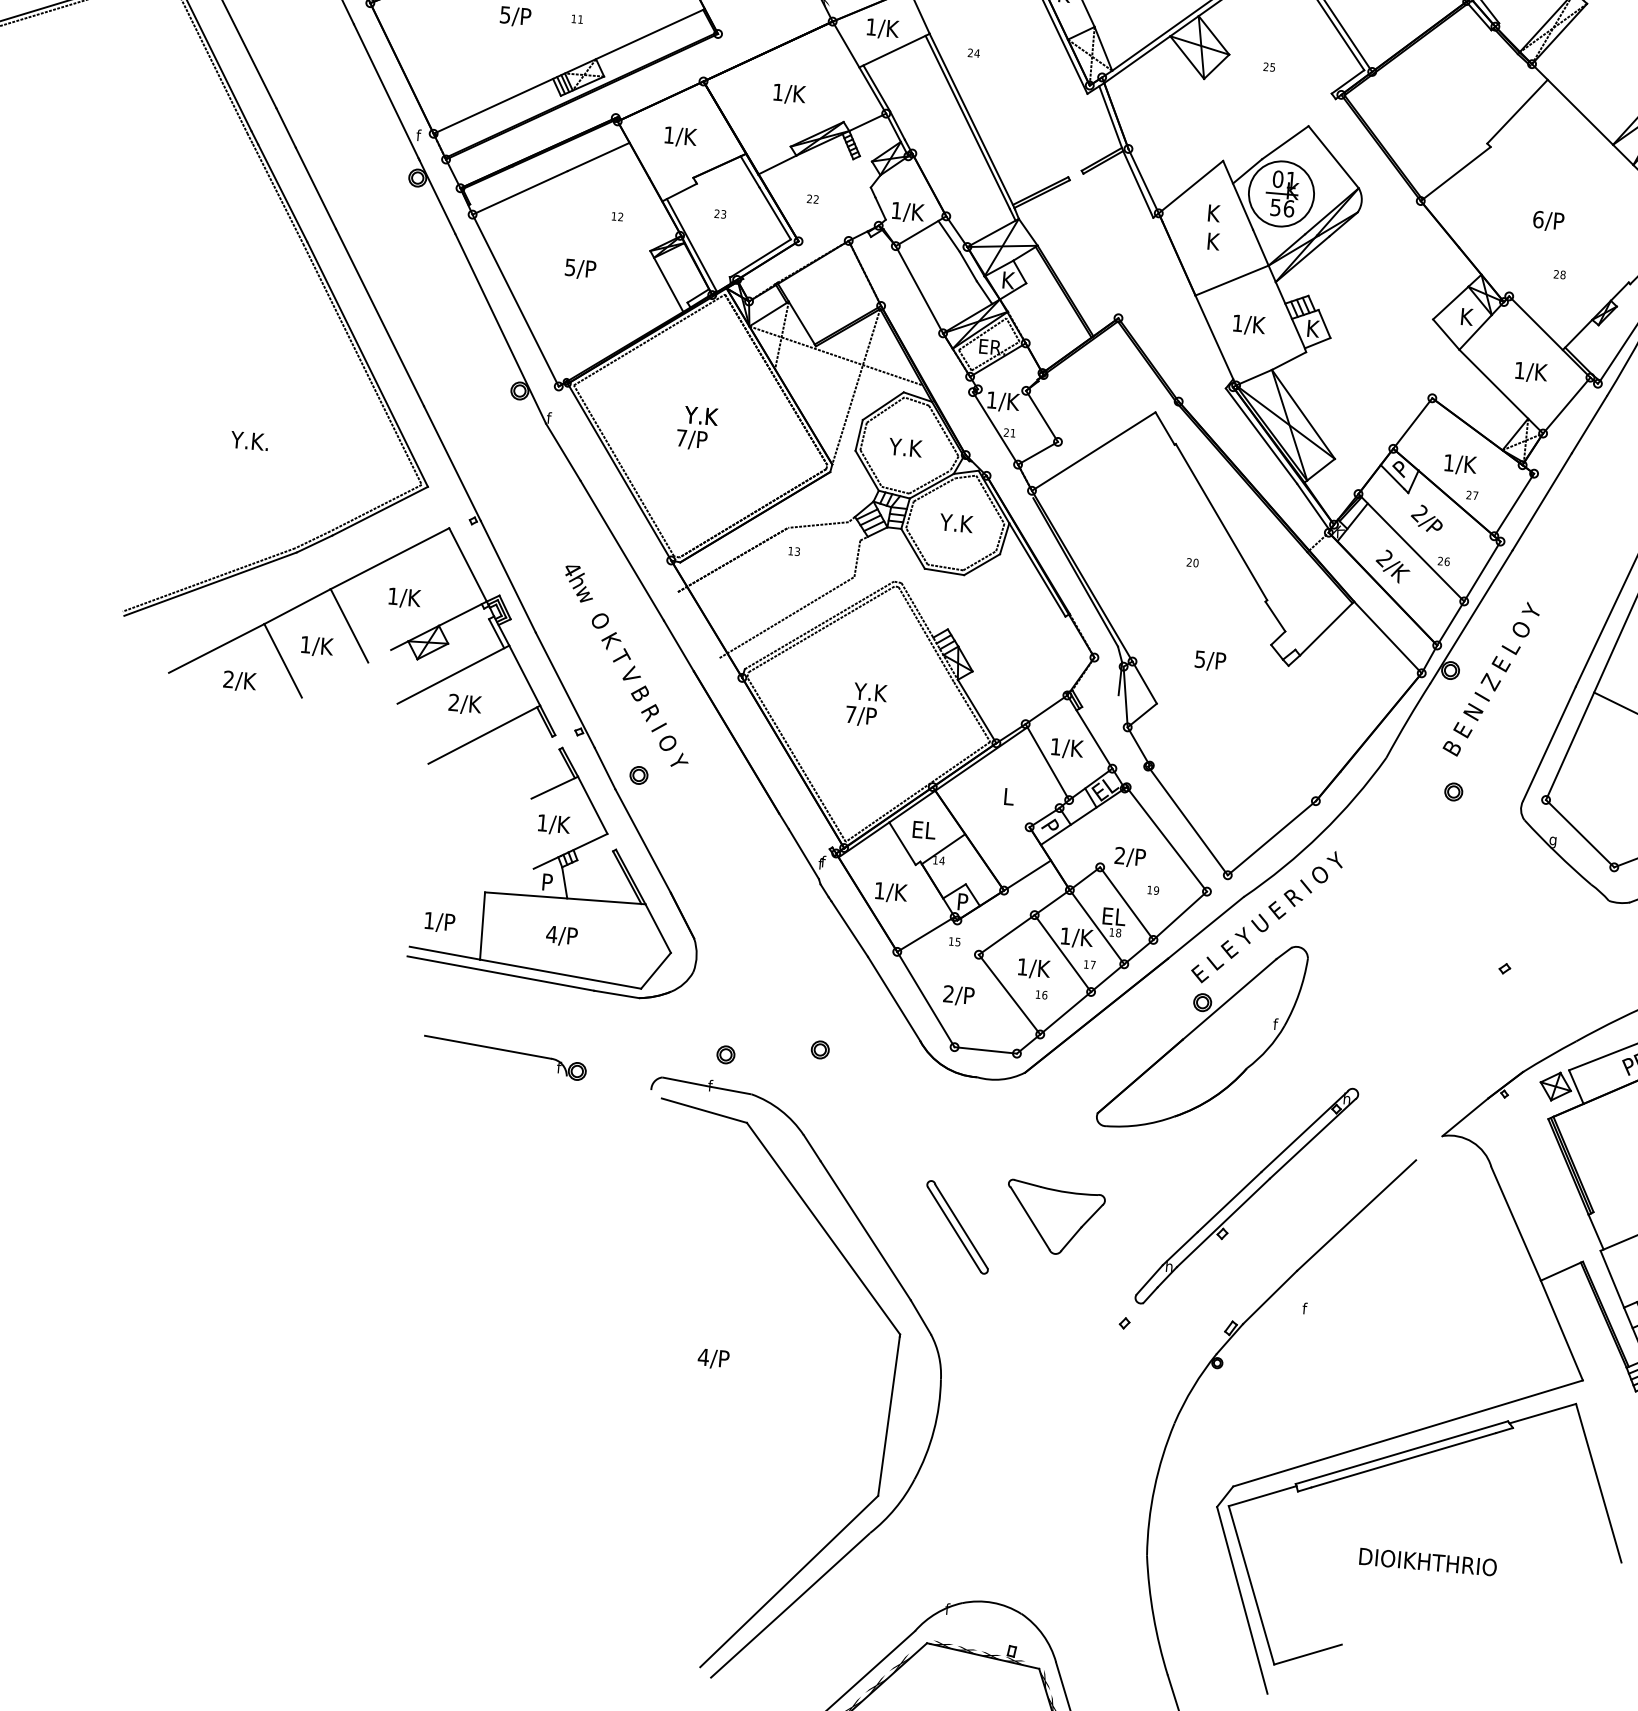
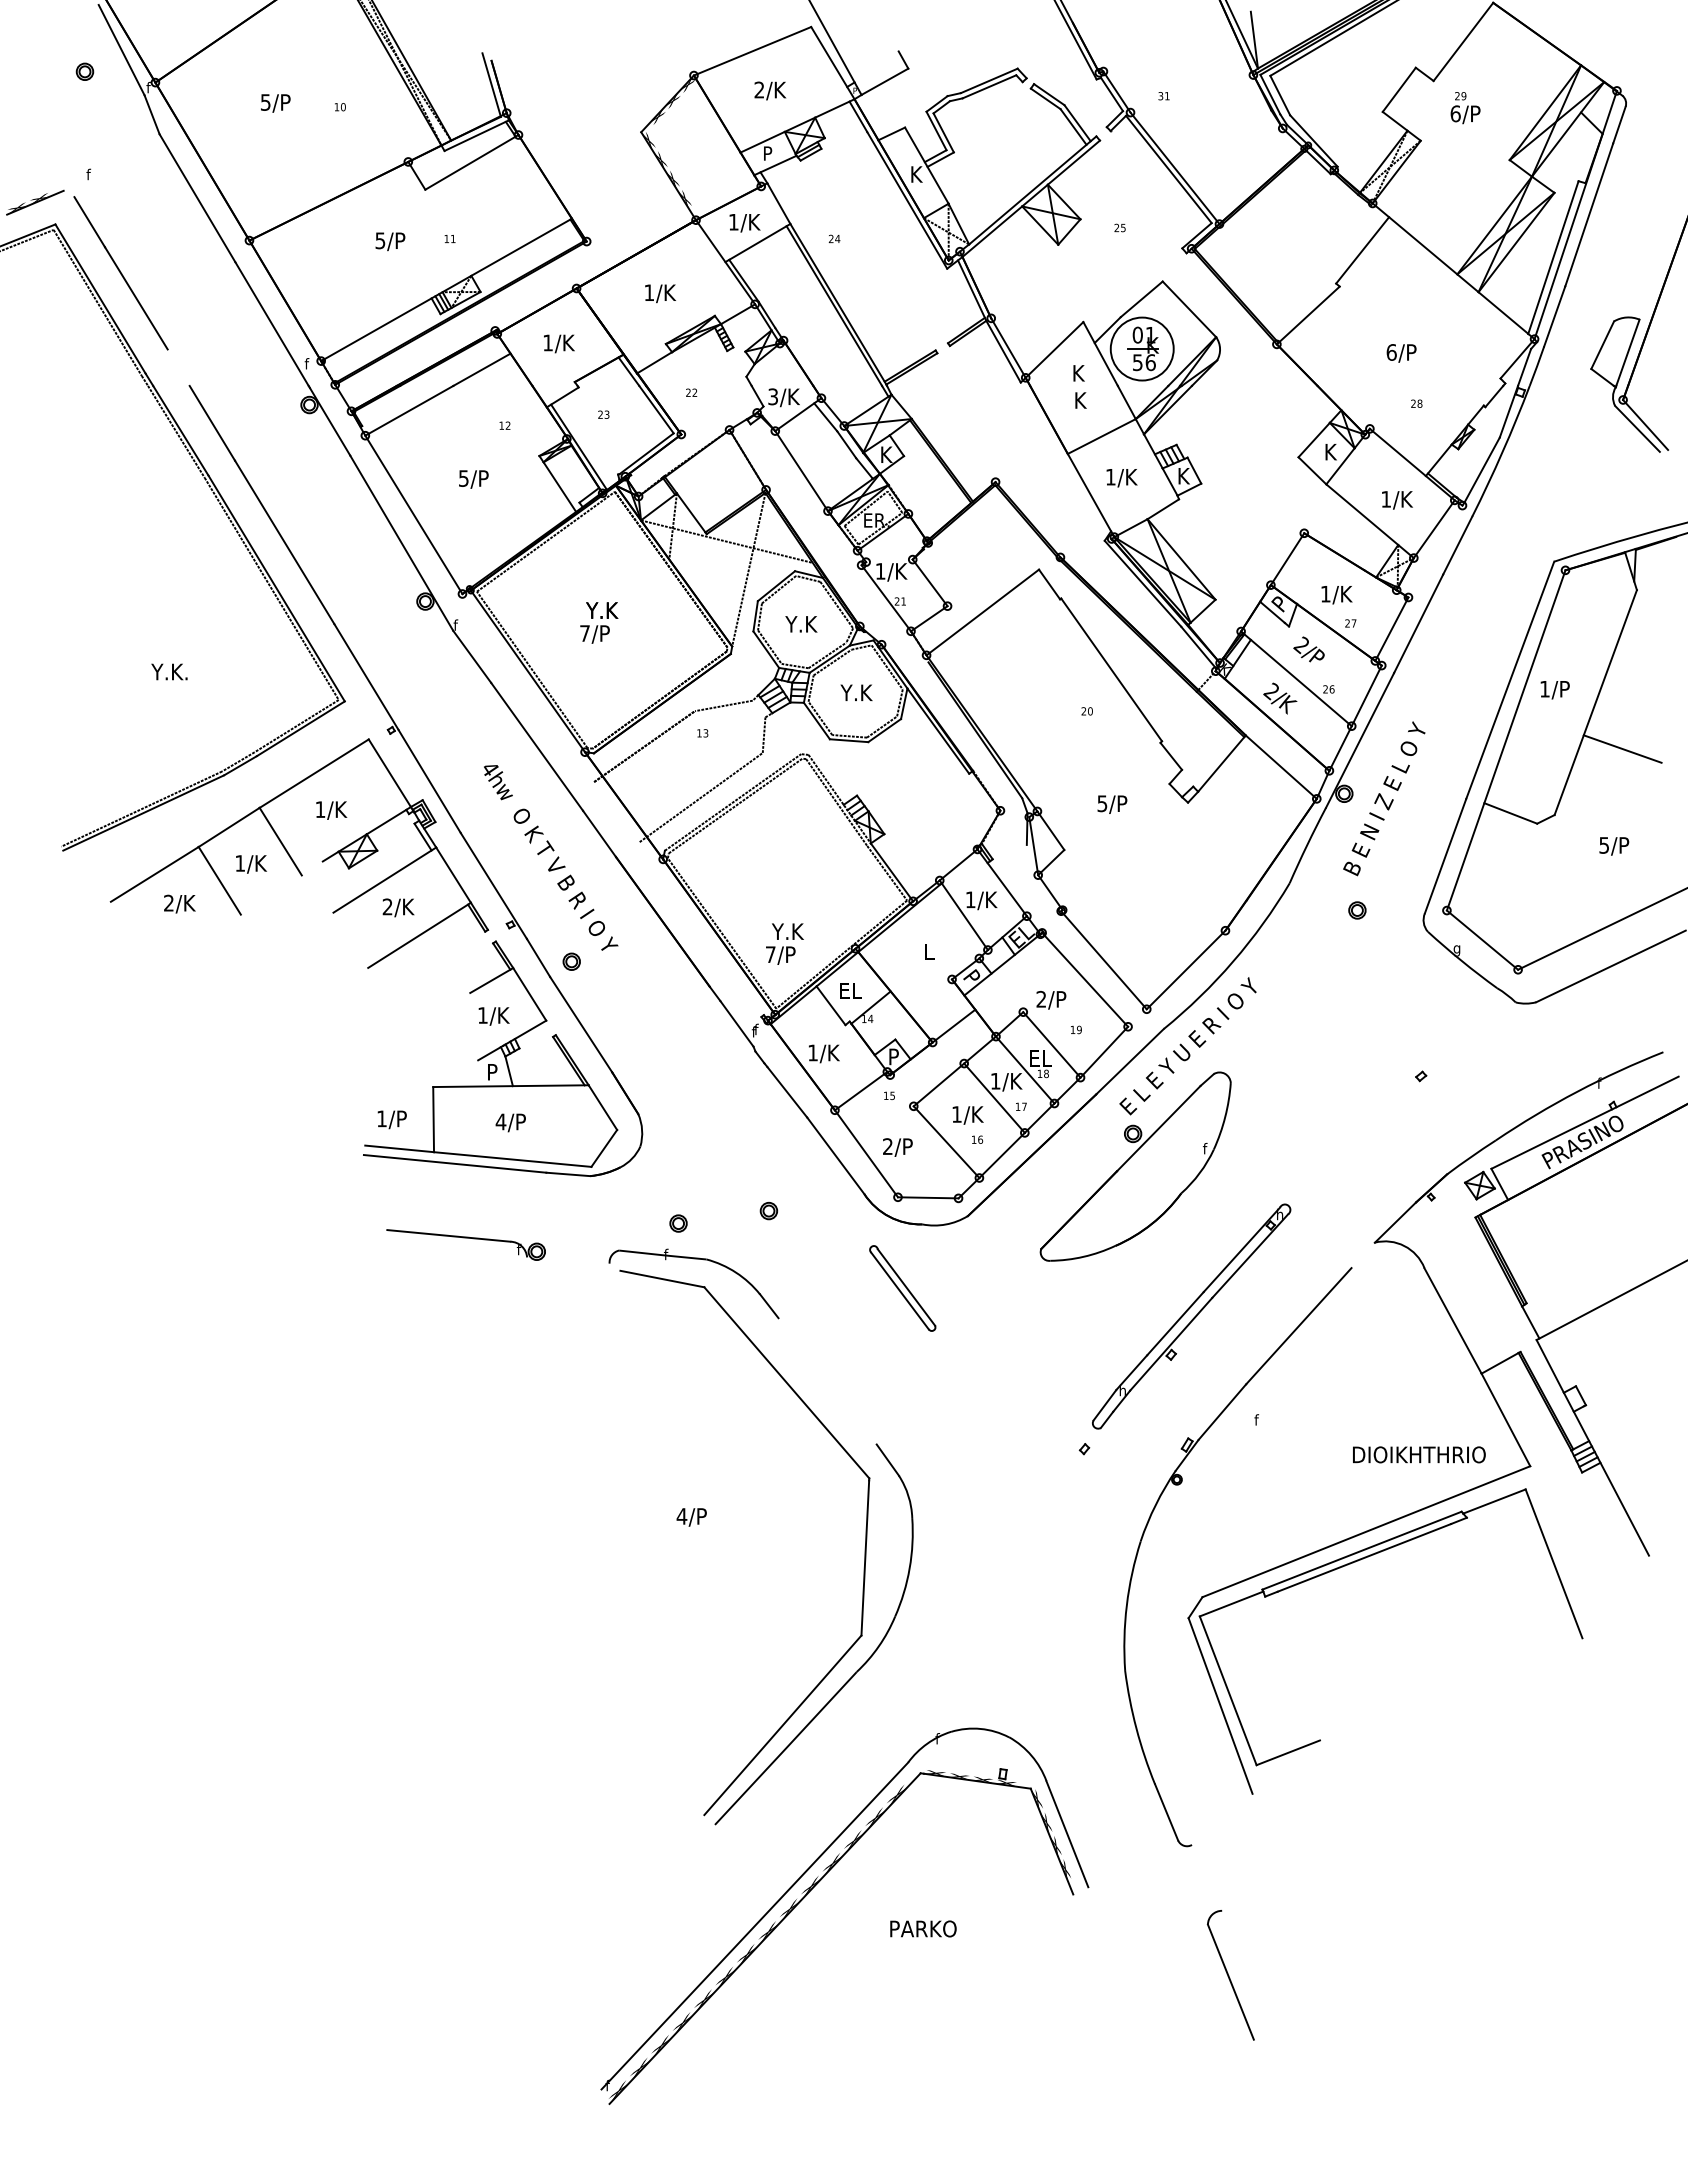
line: (285, 127) -> (178, 367), removed
text: (895, 210) -> (772, 396), 1/K -> 3/K
text: (866, 704) -> (784, 943), moved
part: (1054, 1218) -> (1008, 1353), removed
part: (957, 1227) -> (902, 1288), moved
line: (865, 1230) -> (827, 1381), removed
text: (1428, 1561) -> (1419, 1454), moved

